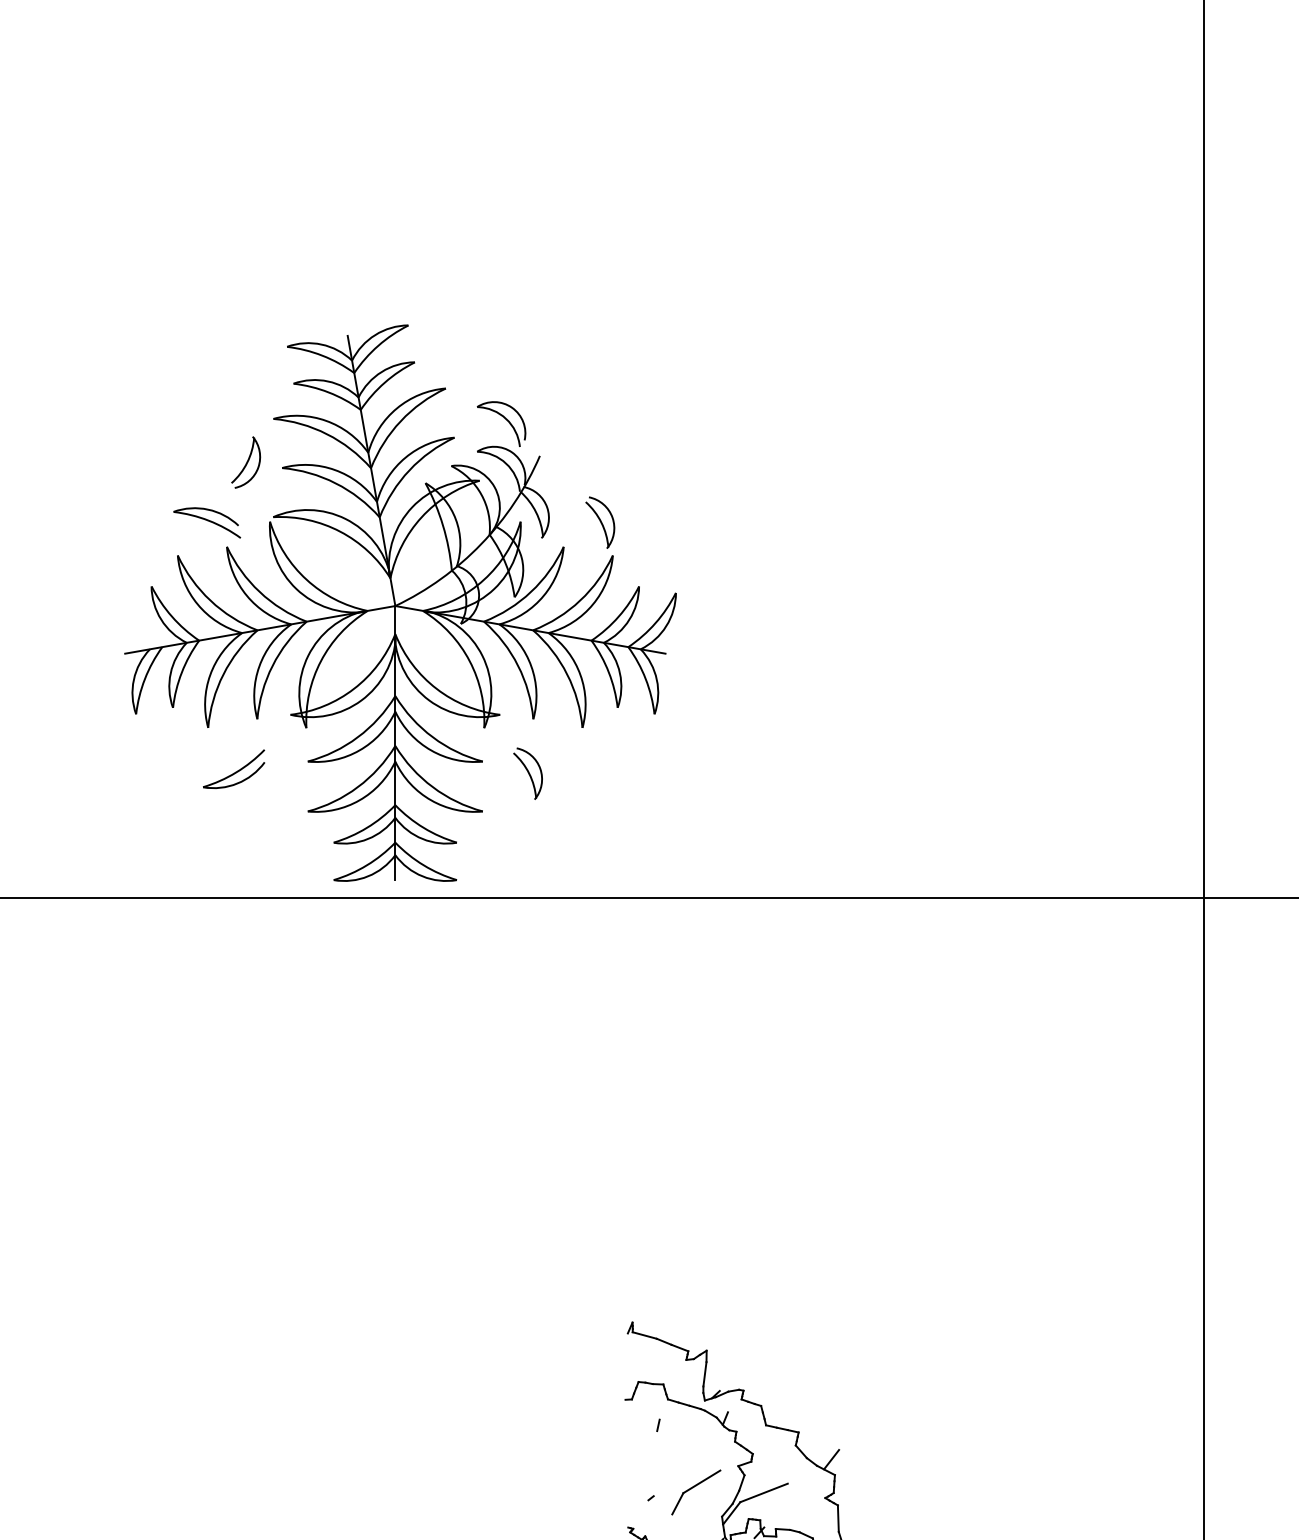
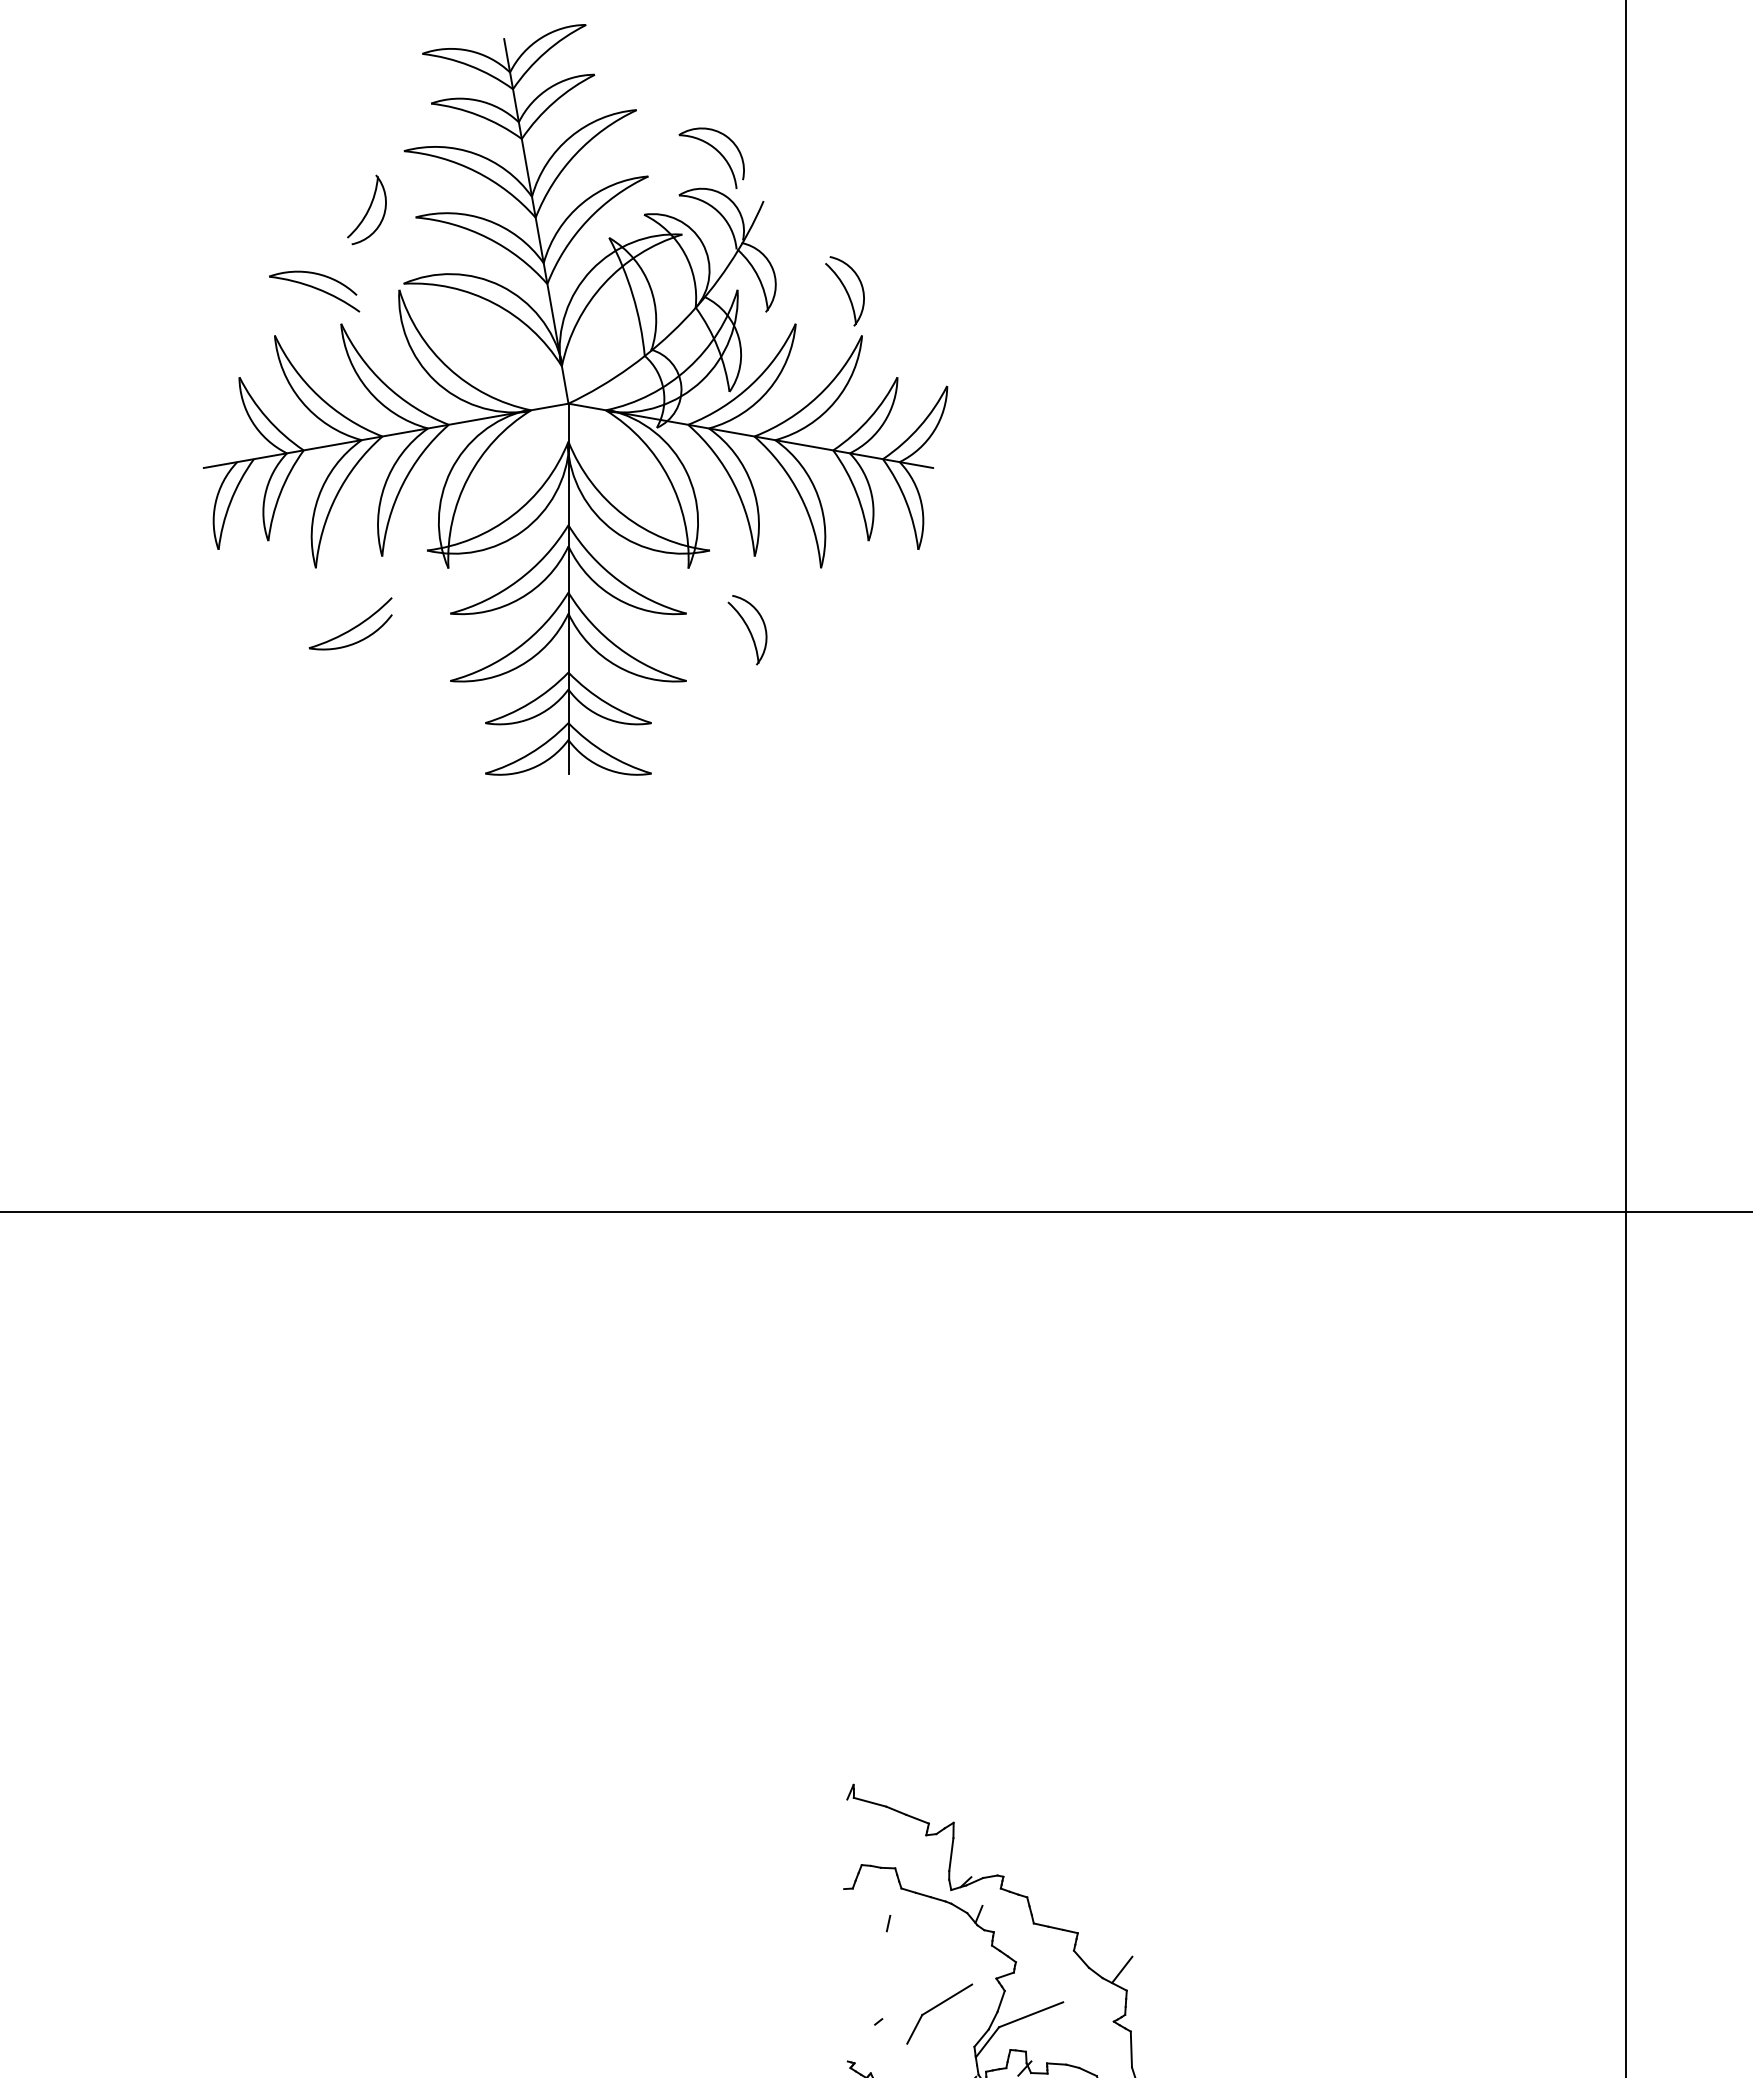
part: (400, 602) -> (575, 399), moved

